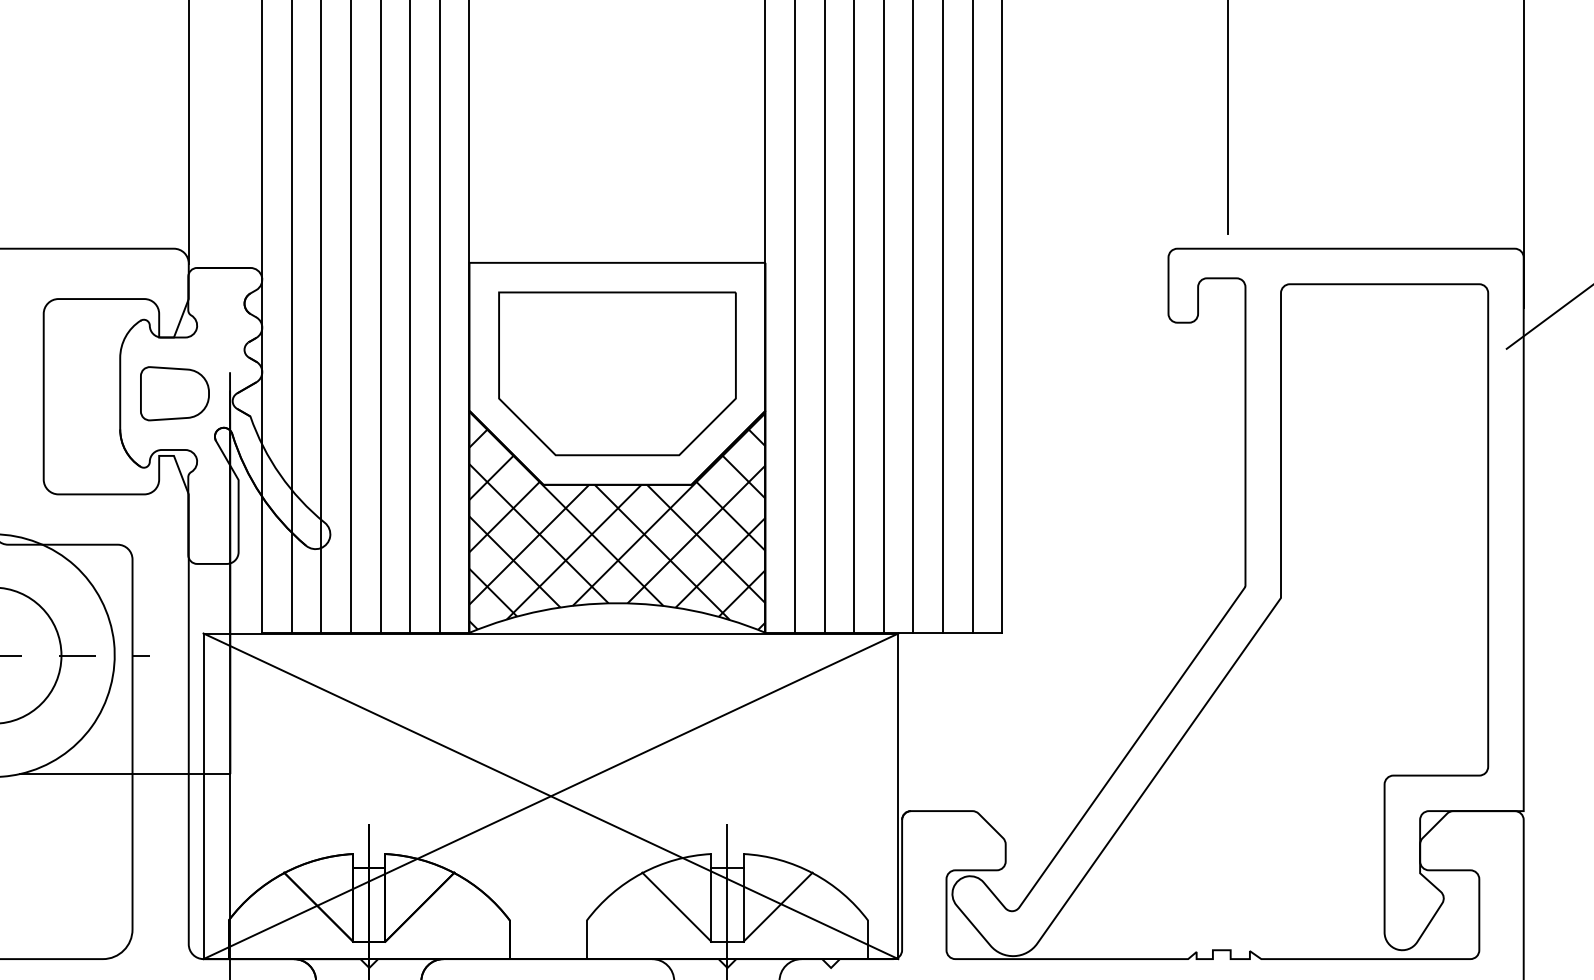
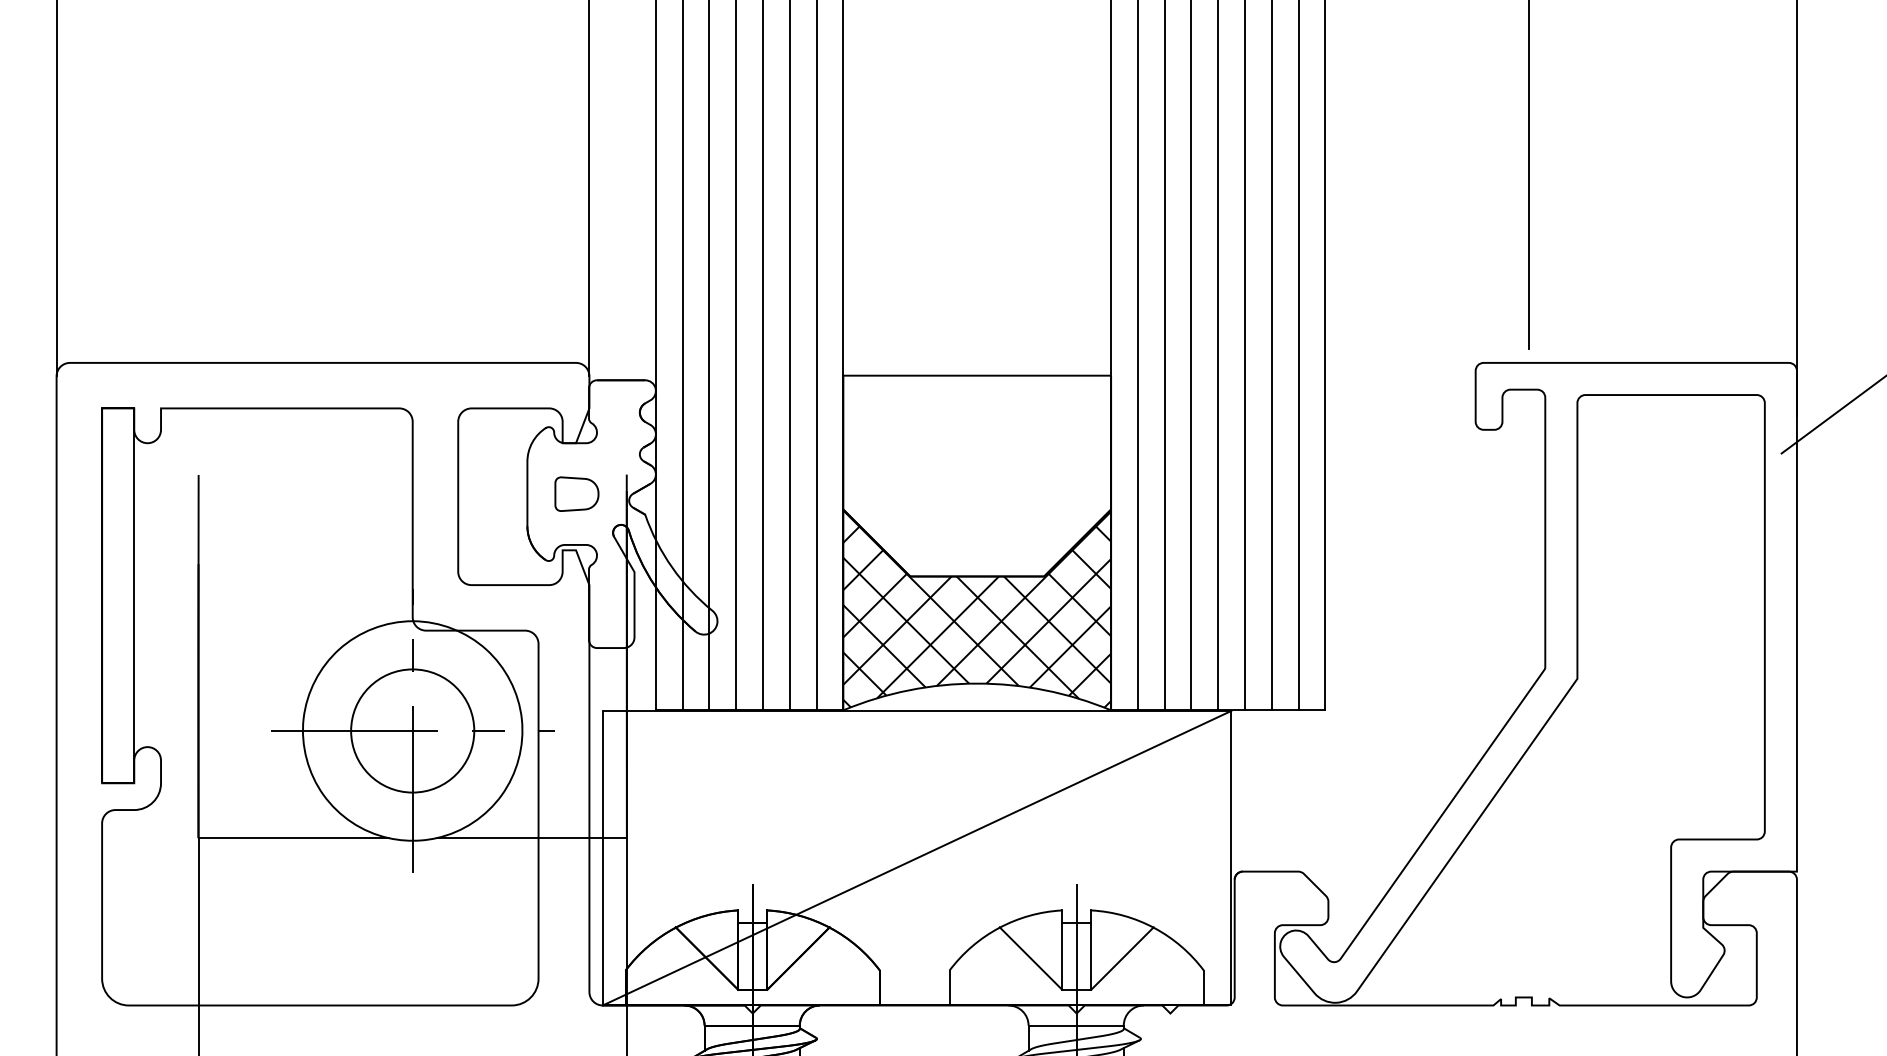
part: (617, 373) -> (977, 475), removed
part: (174, 394) -> (576, 494), size x0.7
line: (550, 795) -> (916, 857), removed

